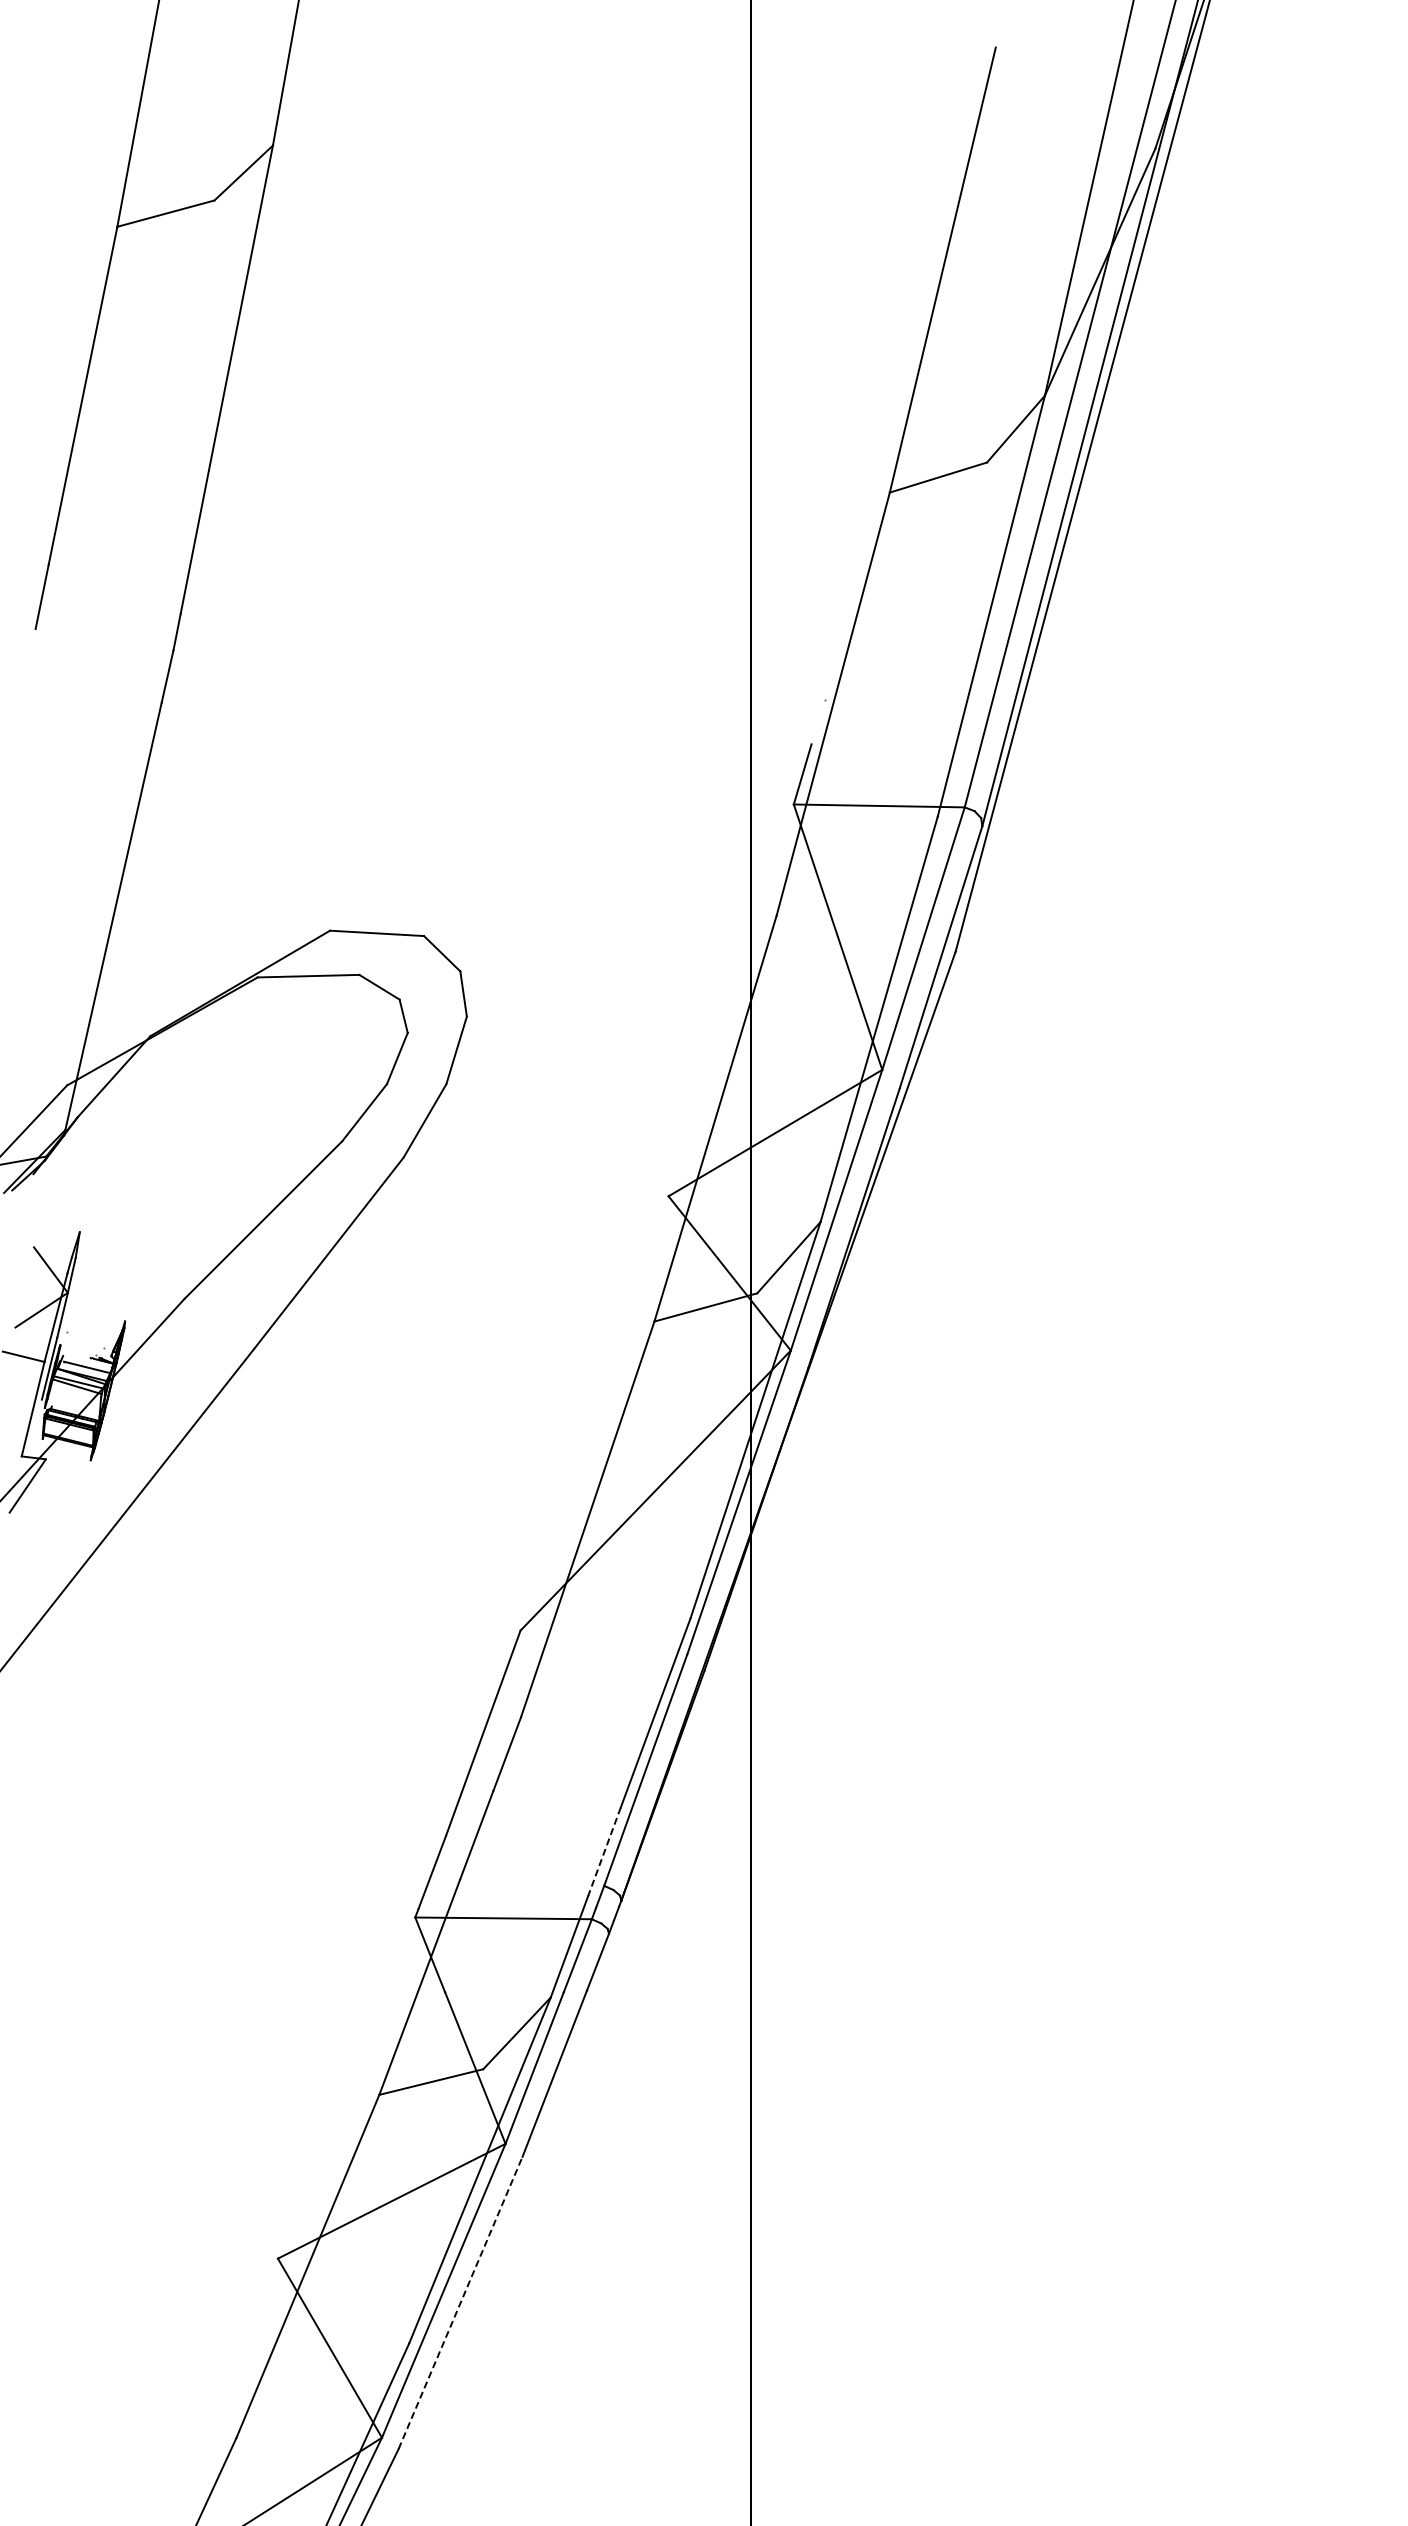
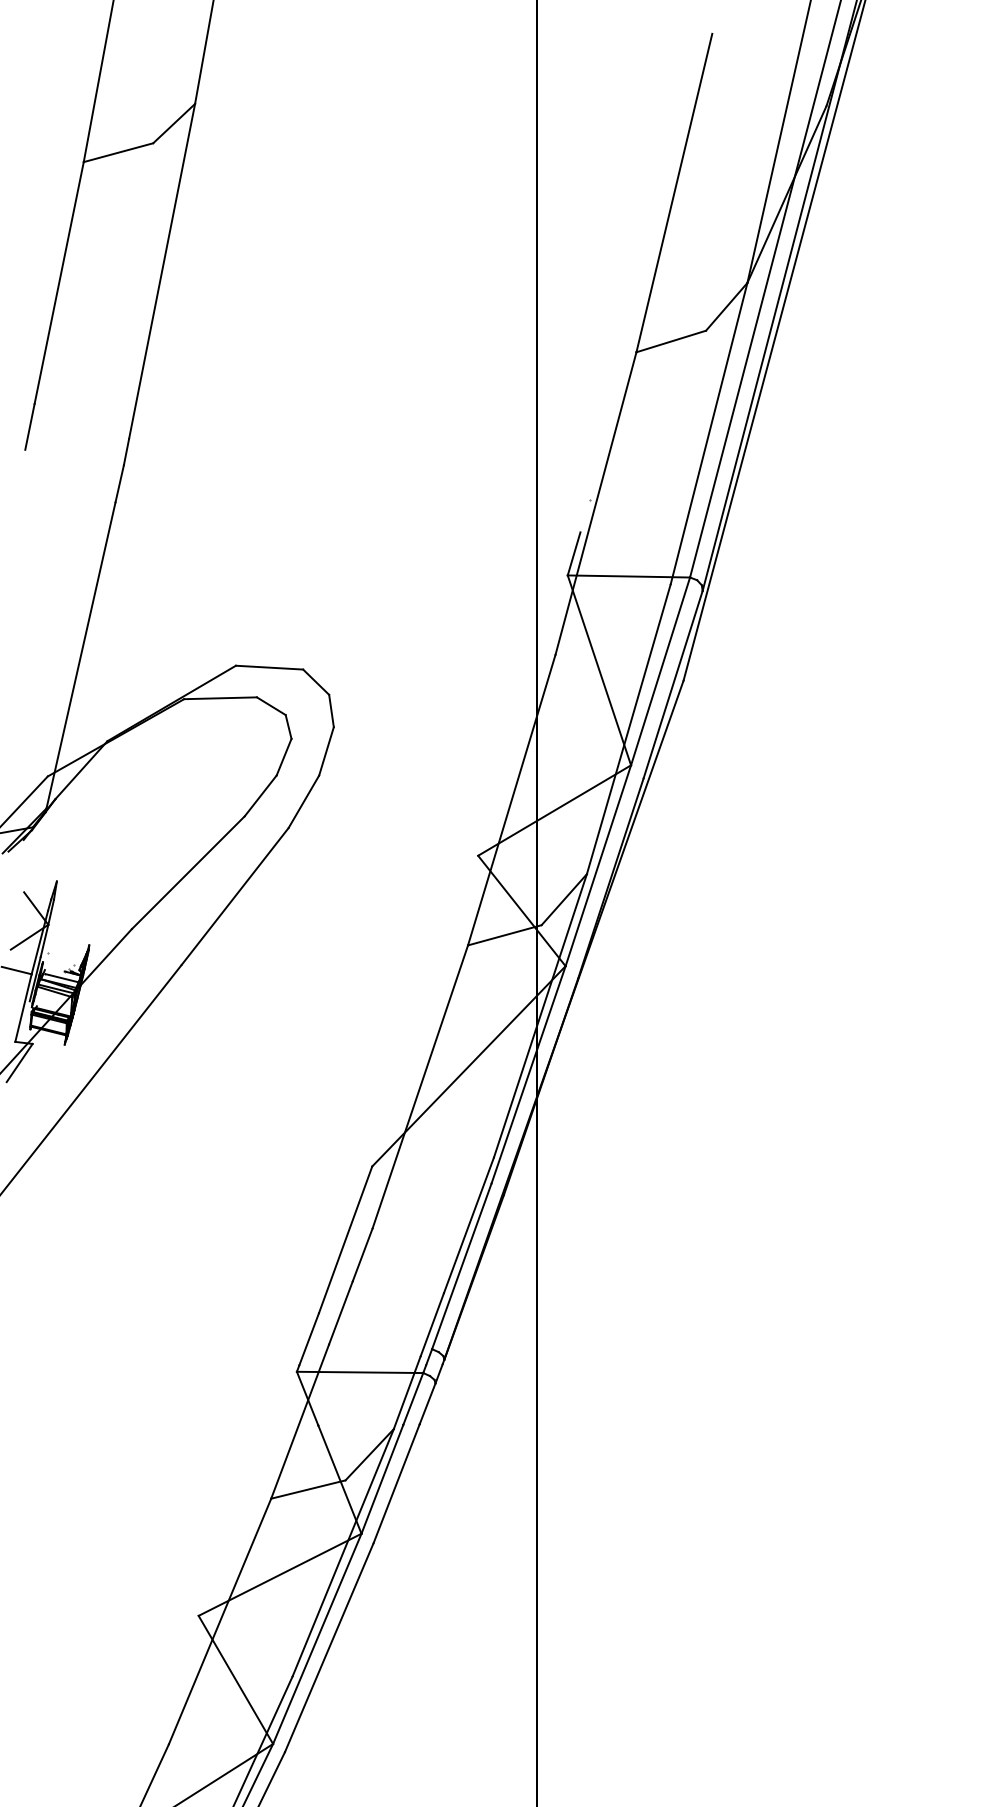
line: (604, 1852) -> (432, 1325), dashed -> solid
line: (460, 2302) -> (329, 1647), dashed -> solid

